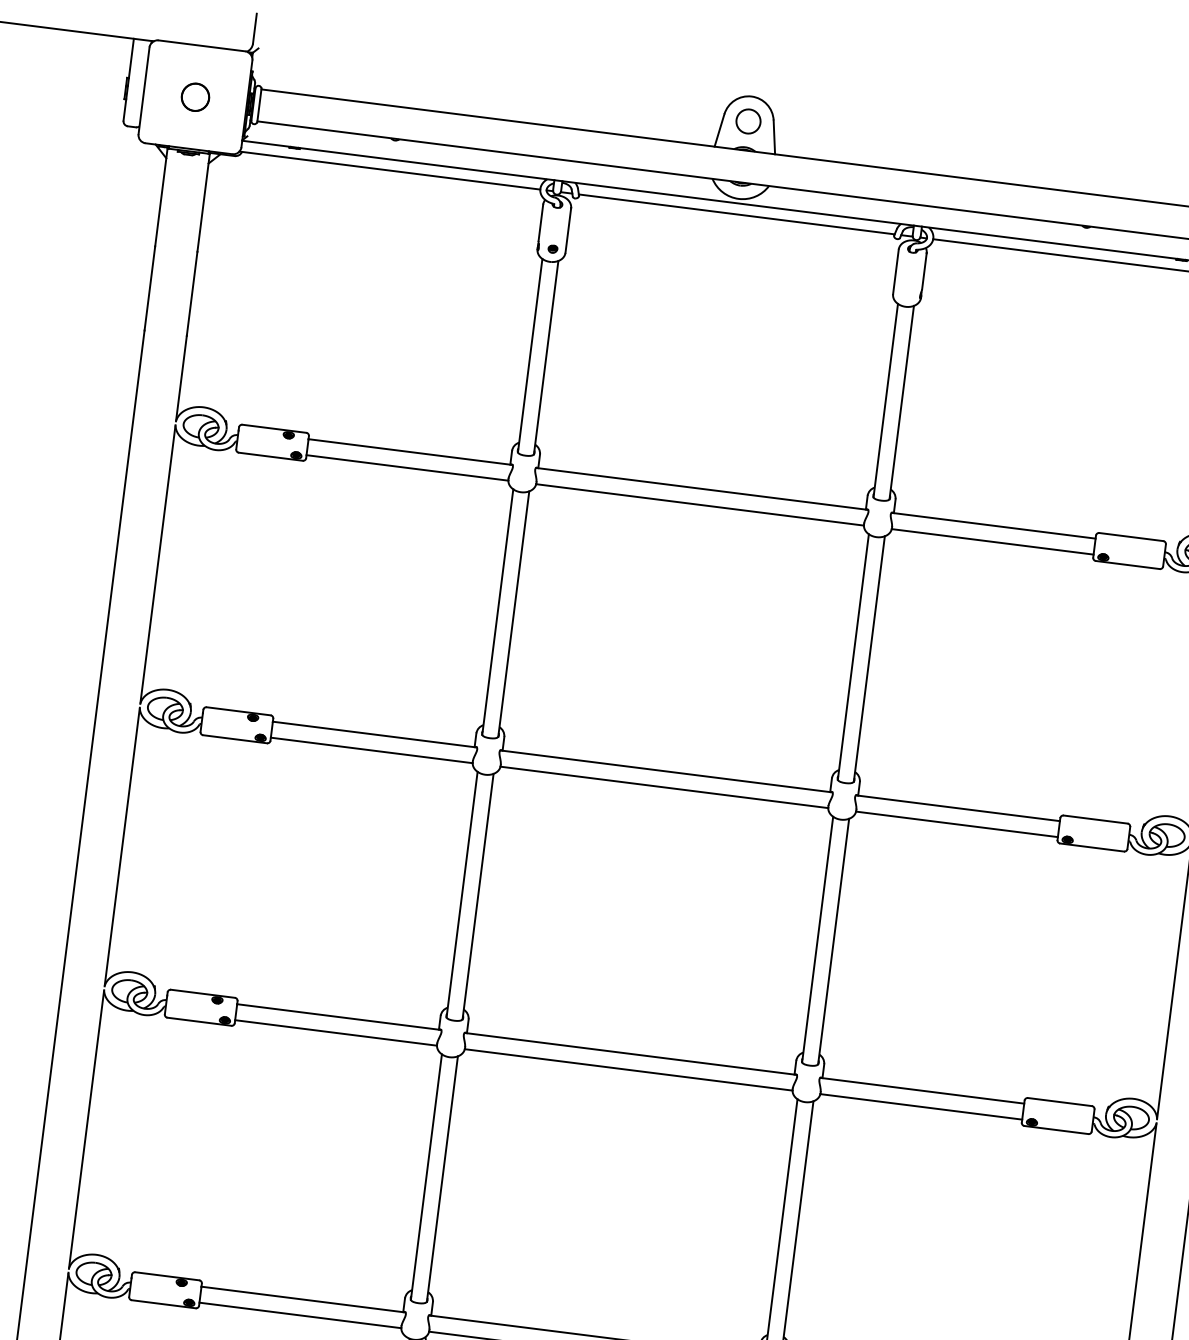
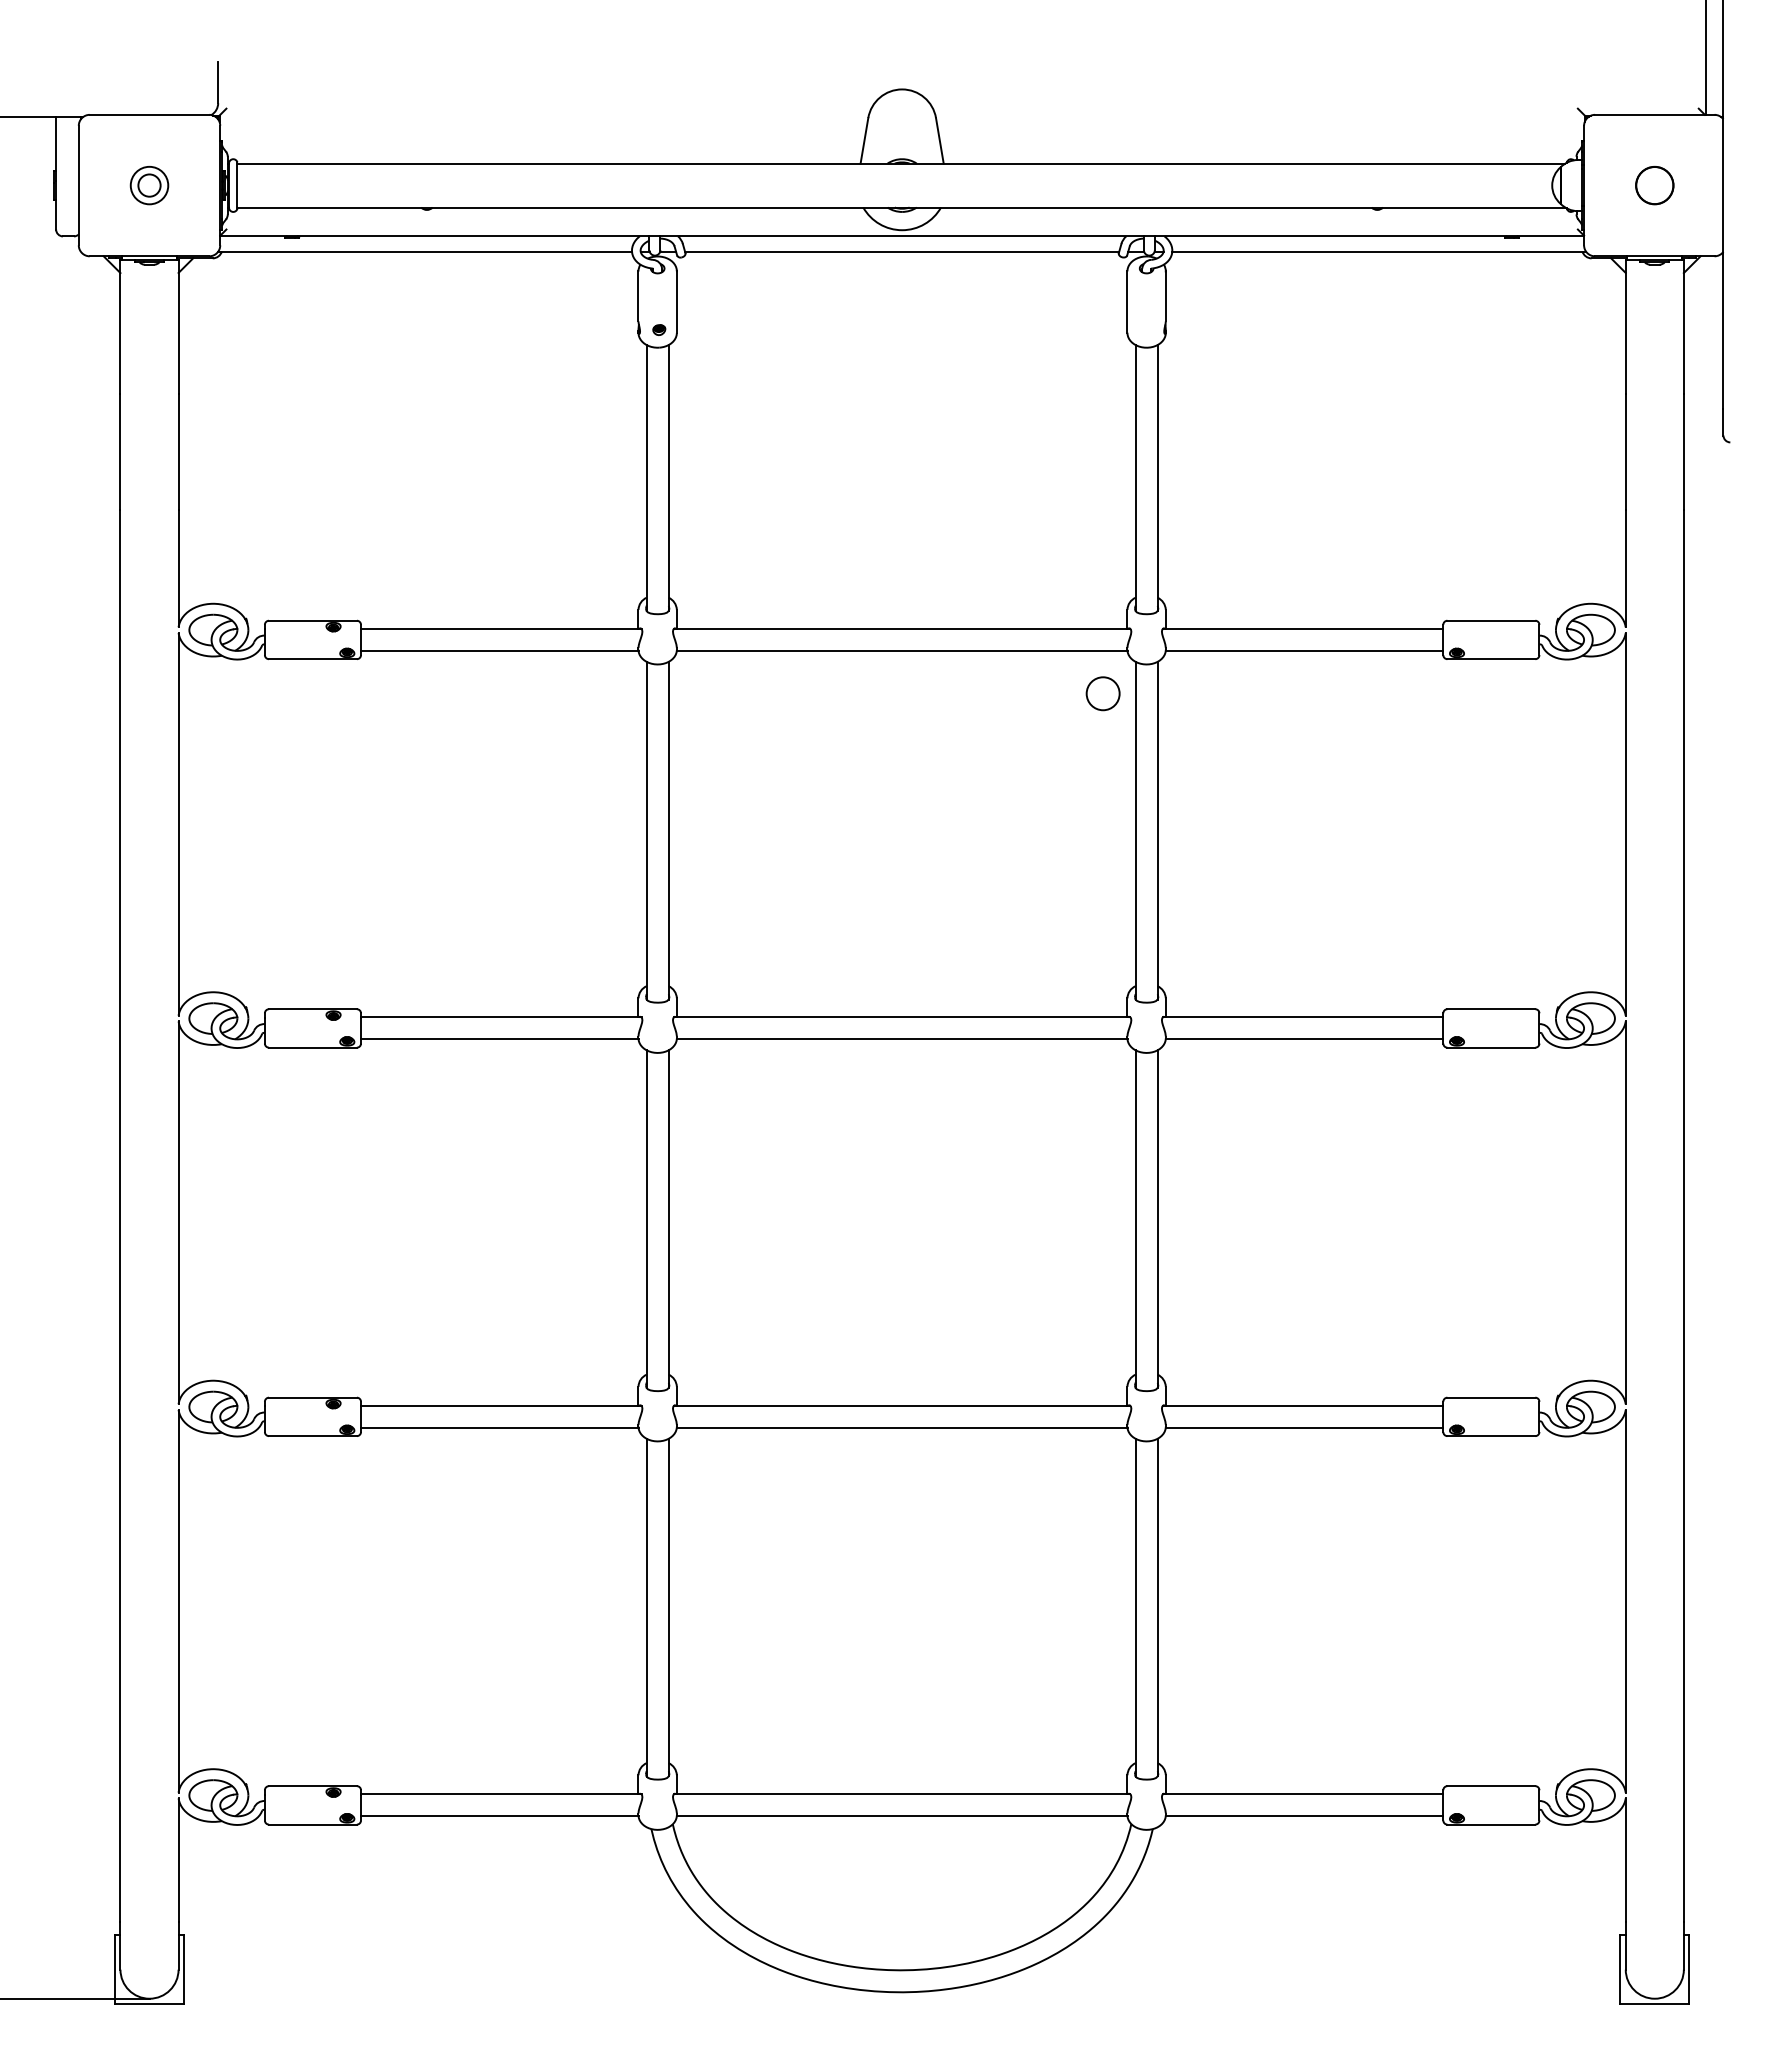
circle: (195, 97) -> (149, 185), size x0.6
circle: (748, 121) -> (1102, 693), moved

